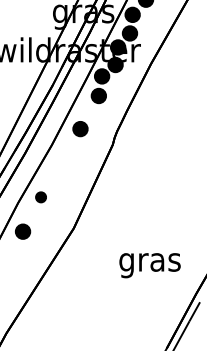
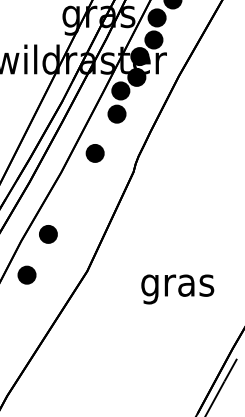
part: (41, 197) -> (48, 234), size x1.43
text: (149, 265) -> (177, 289), moved

